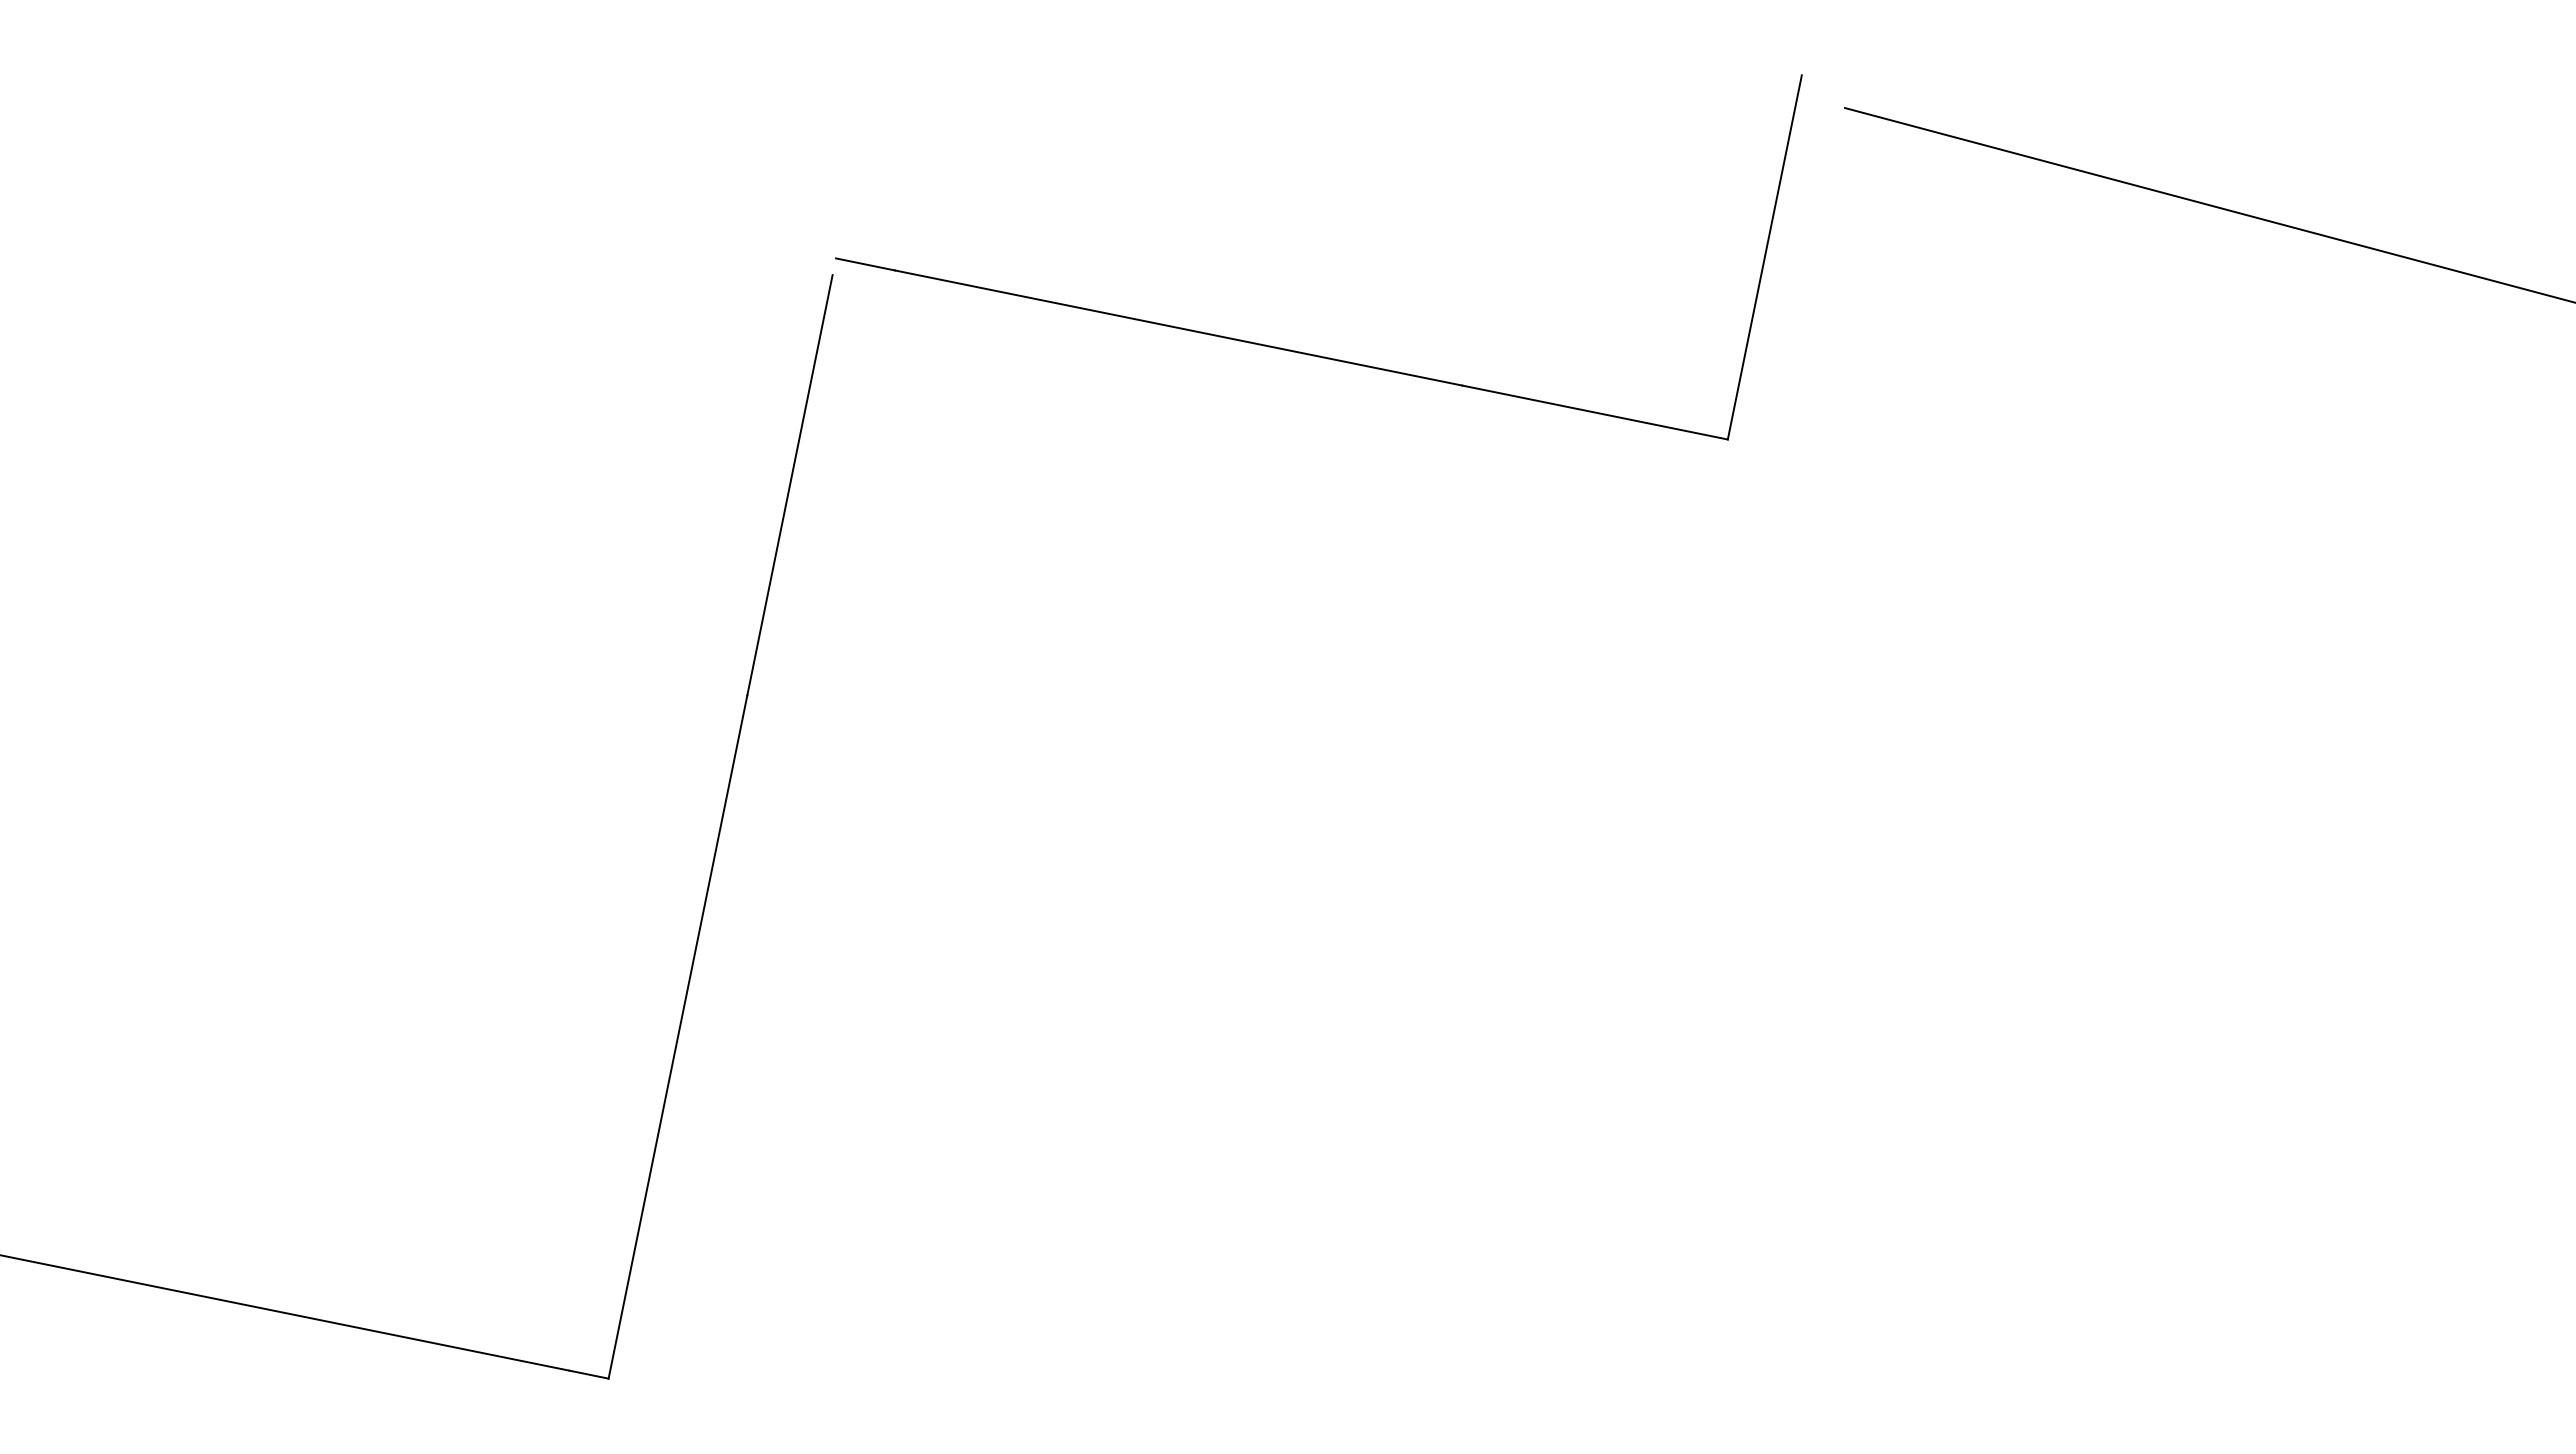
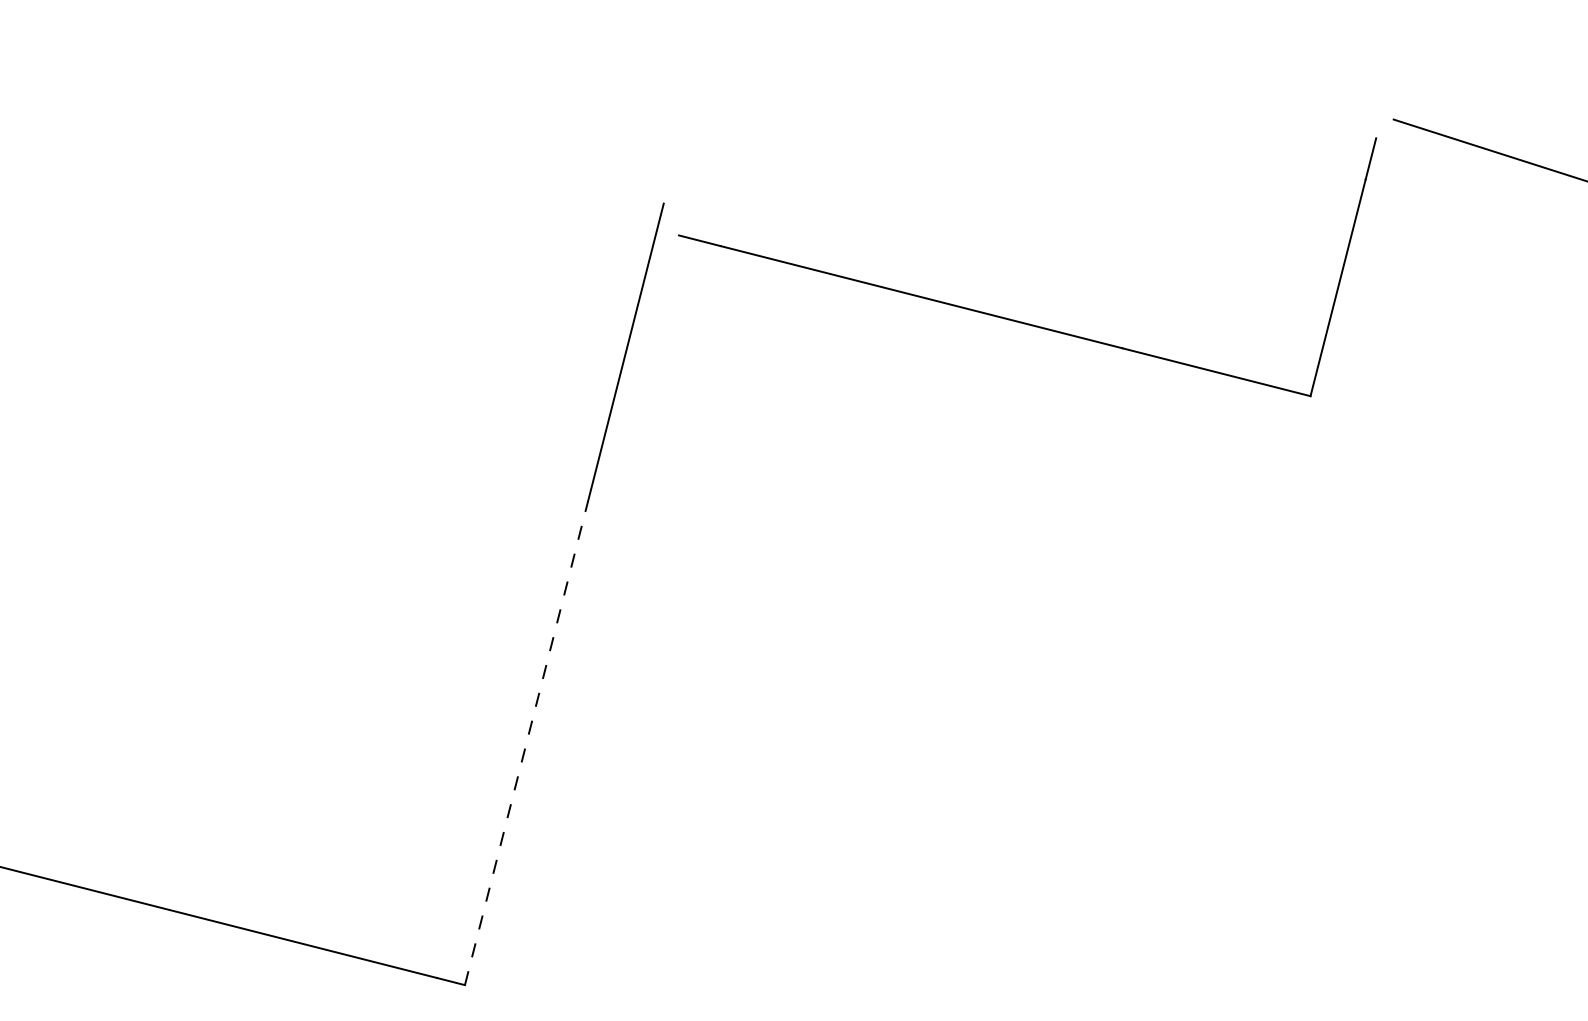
part: (1300, 351) -> (1007, 318), moved
line: (678, 1036) -> (526, 742), solid -> dashed

